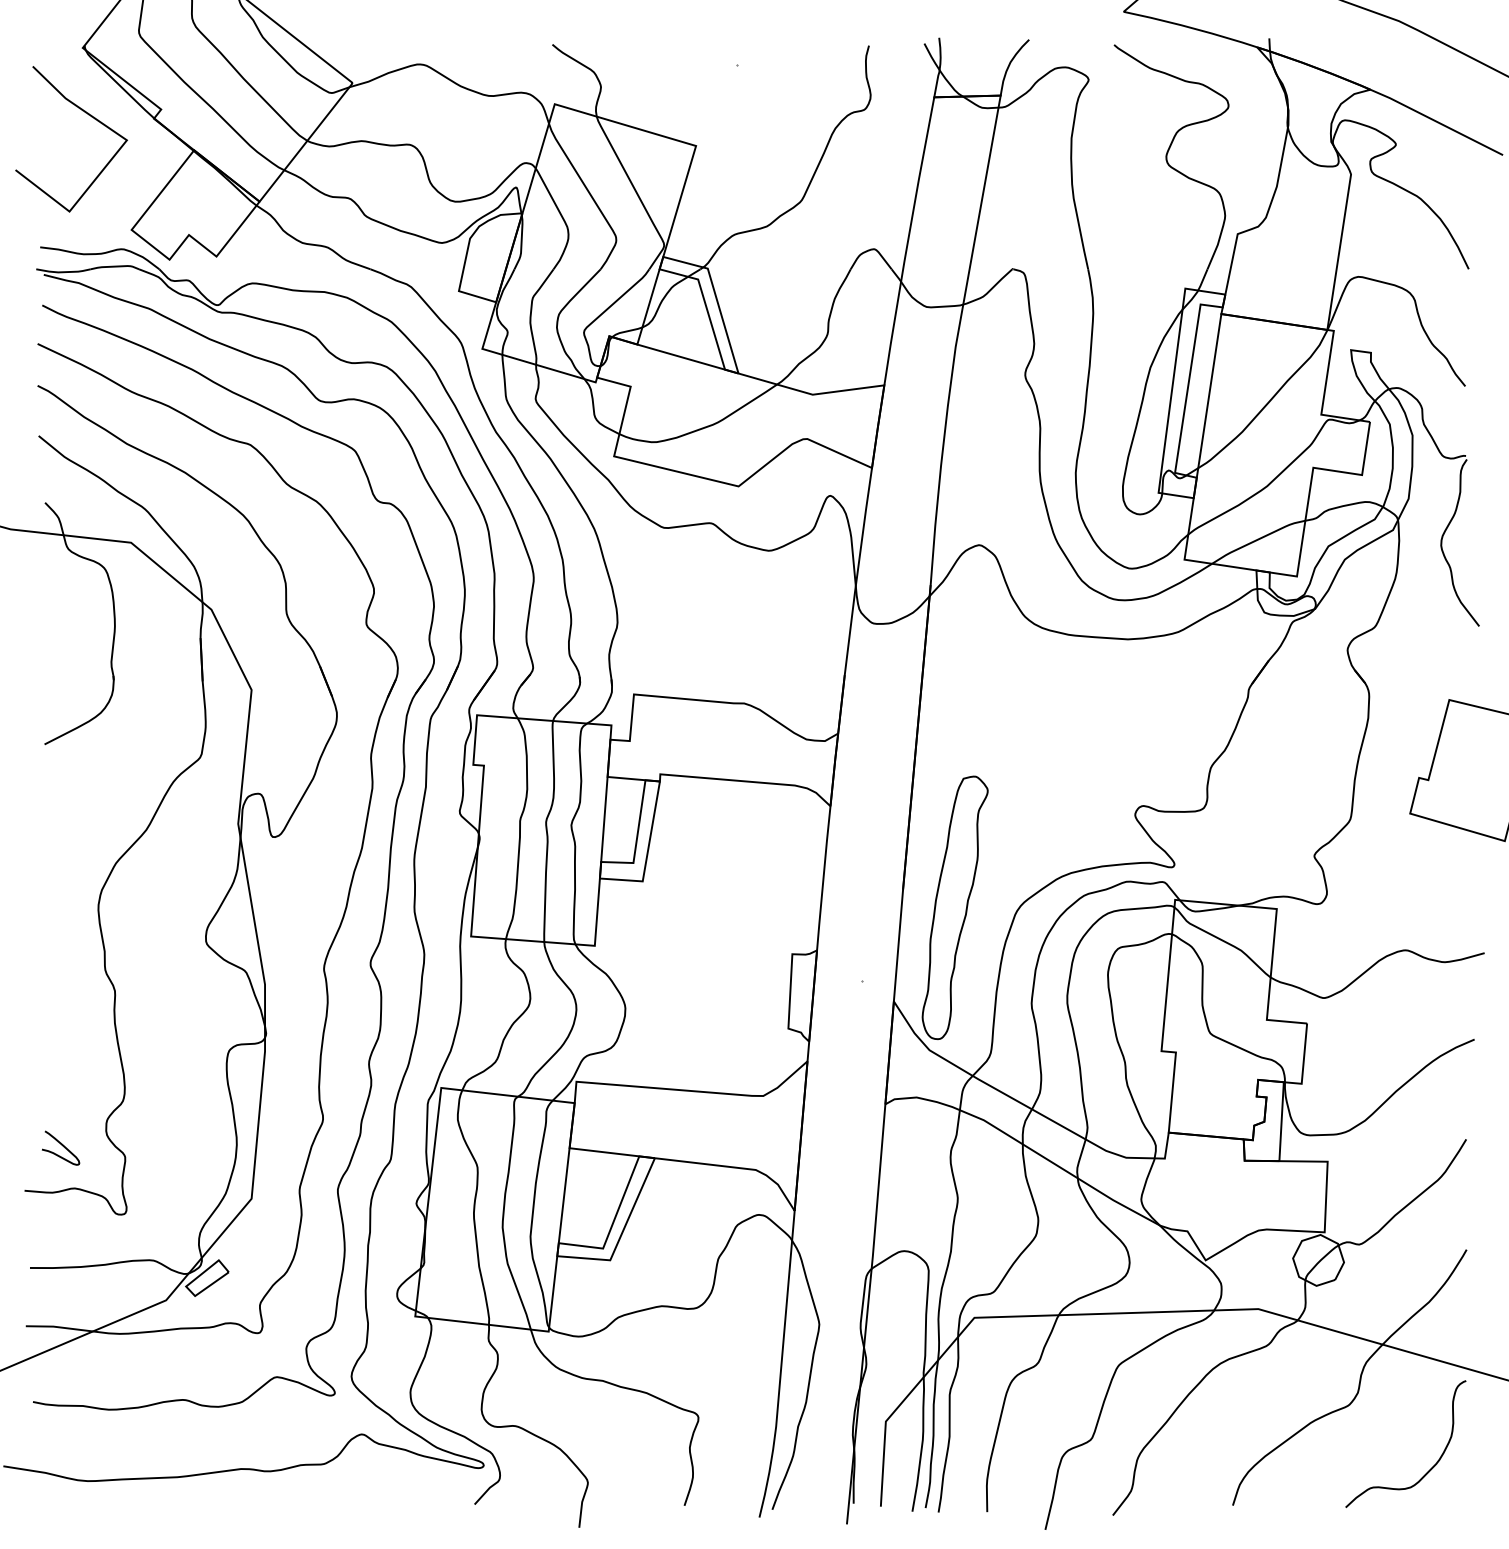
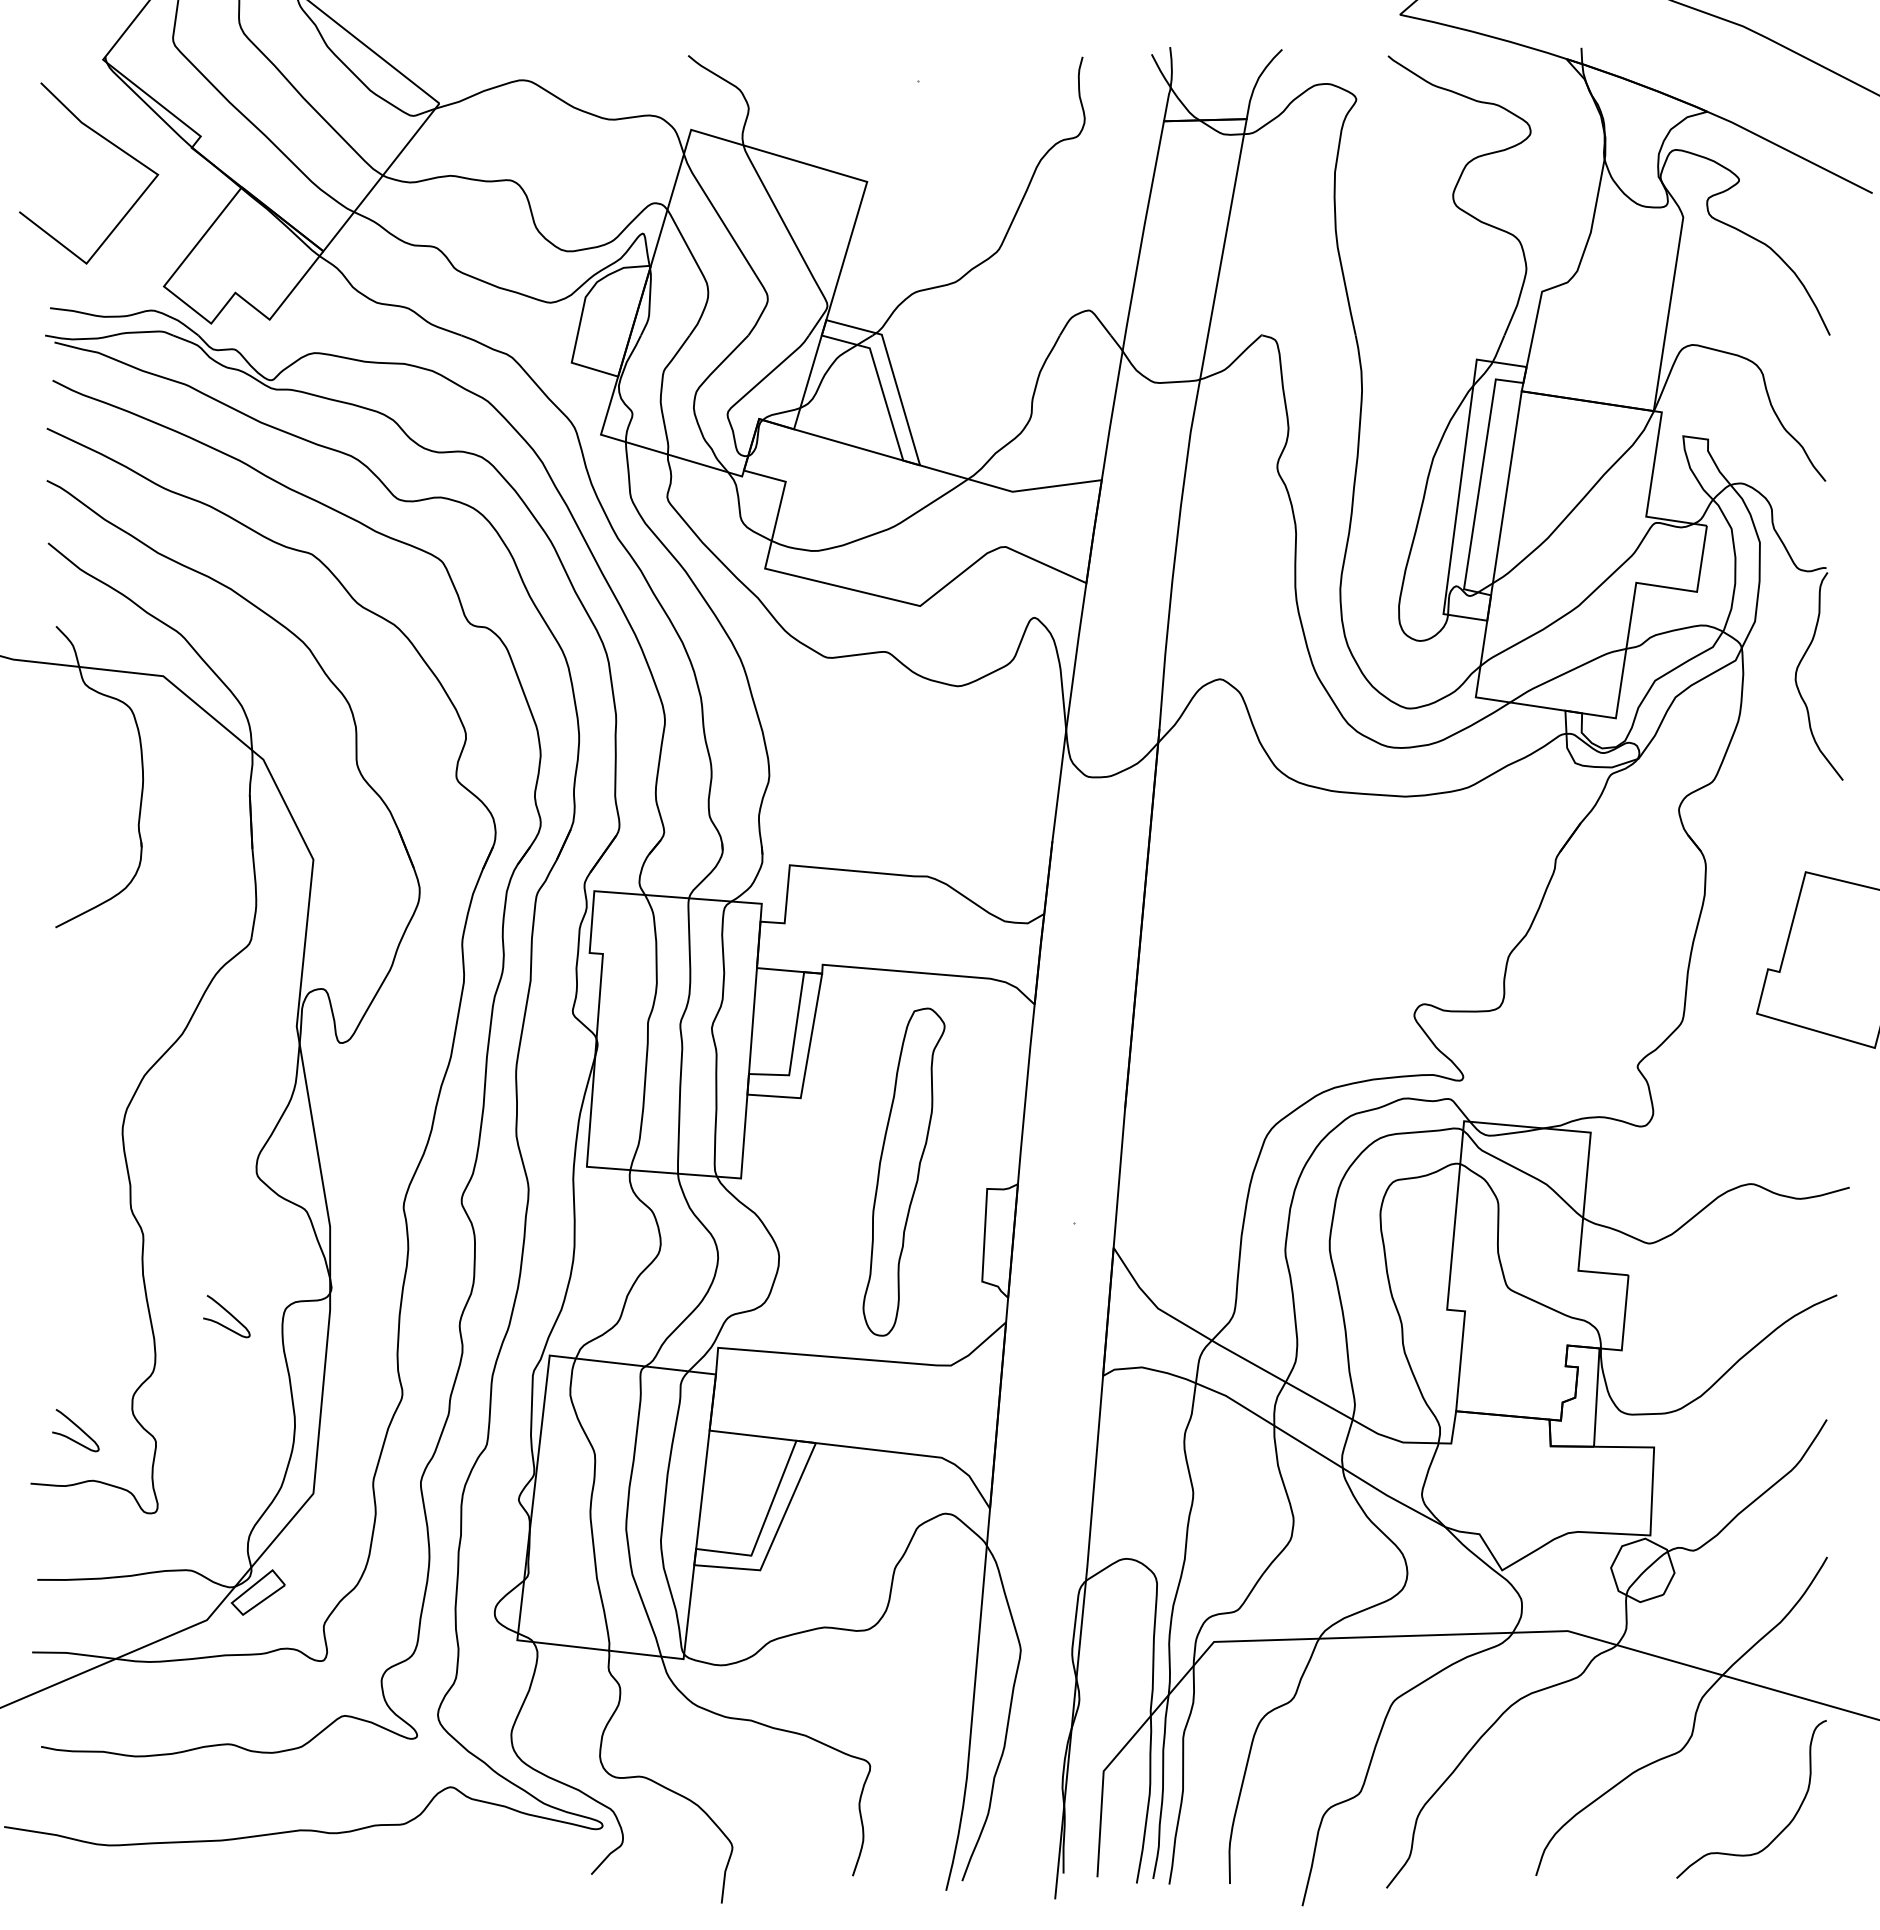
part: (954, 907) -> (903, 1171), moved
curve: (183, 1054) -> (228, 1313), added

